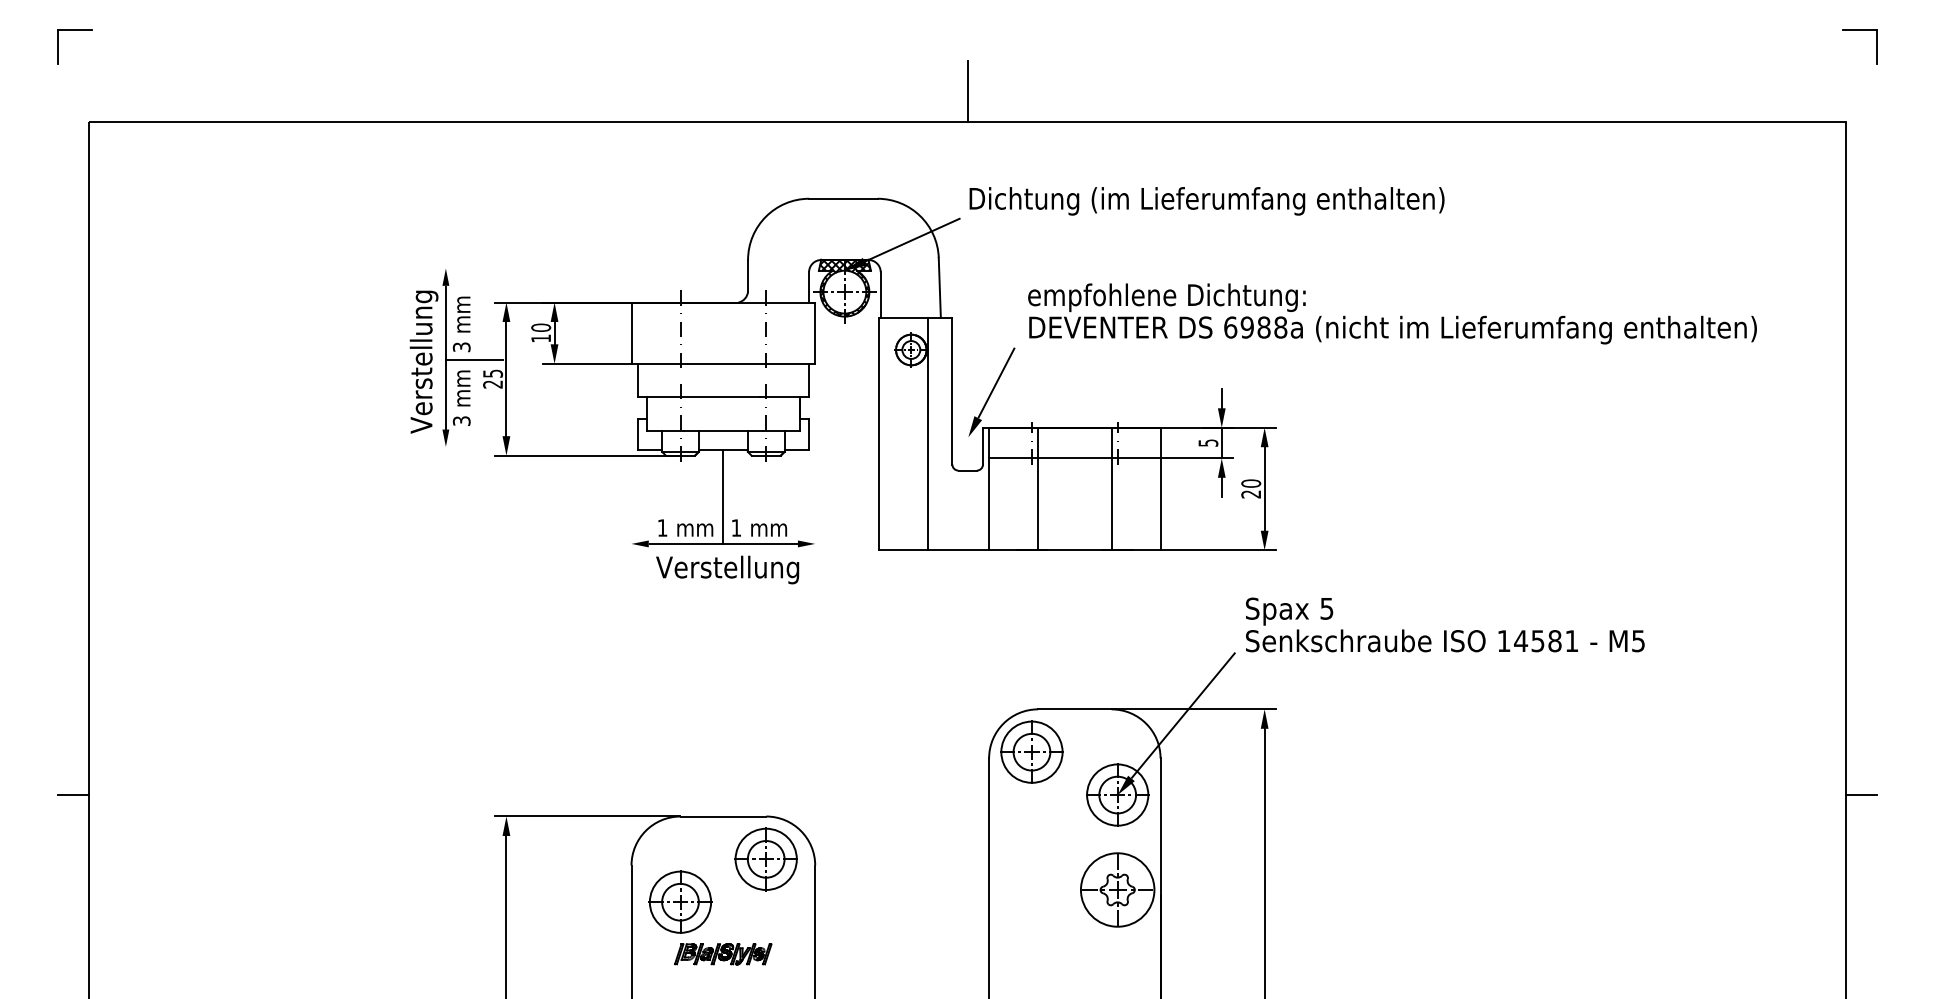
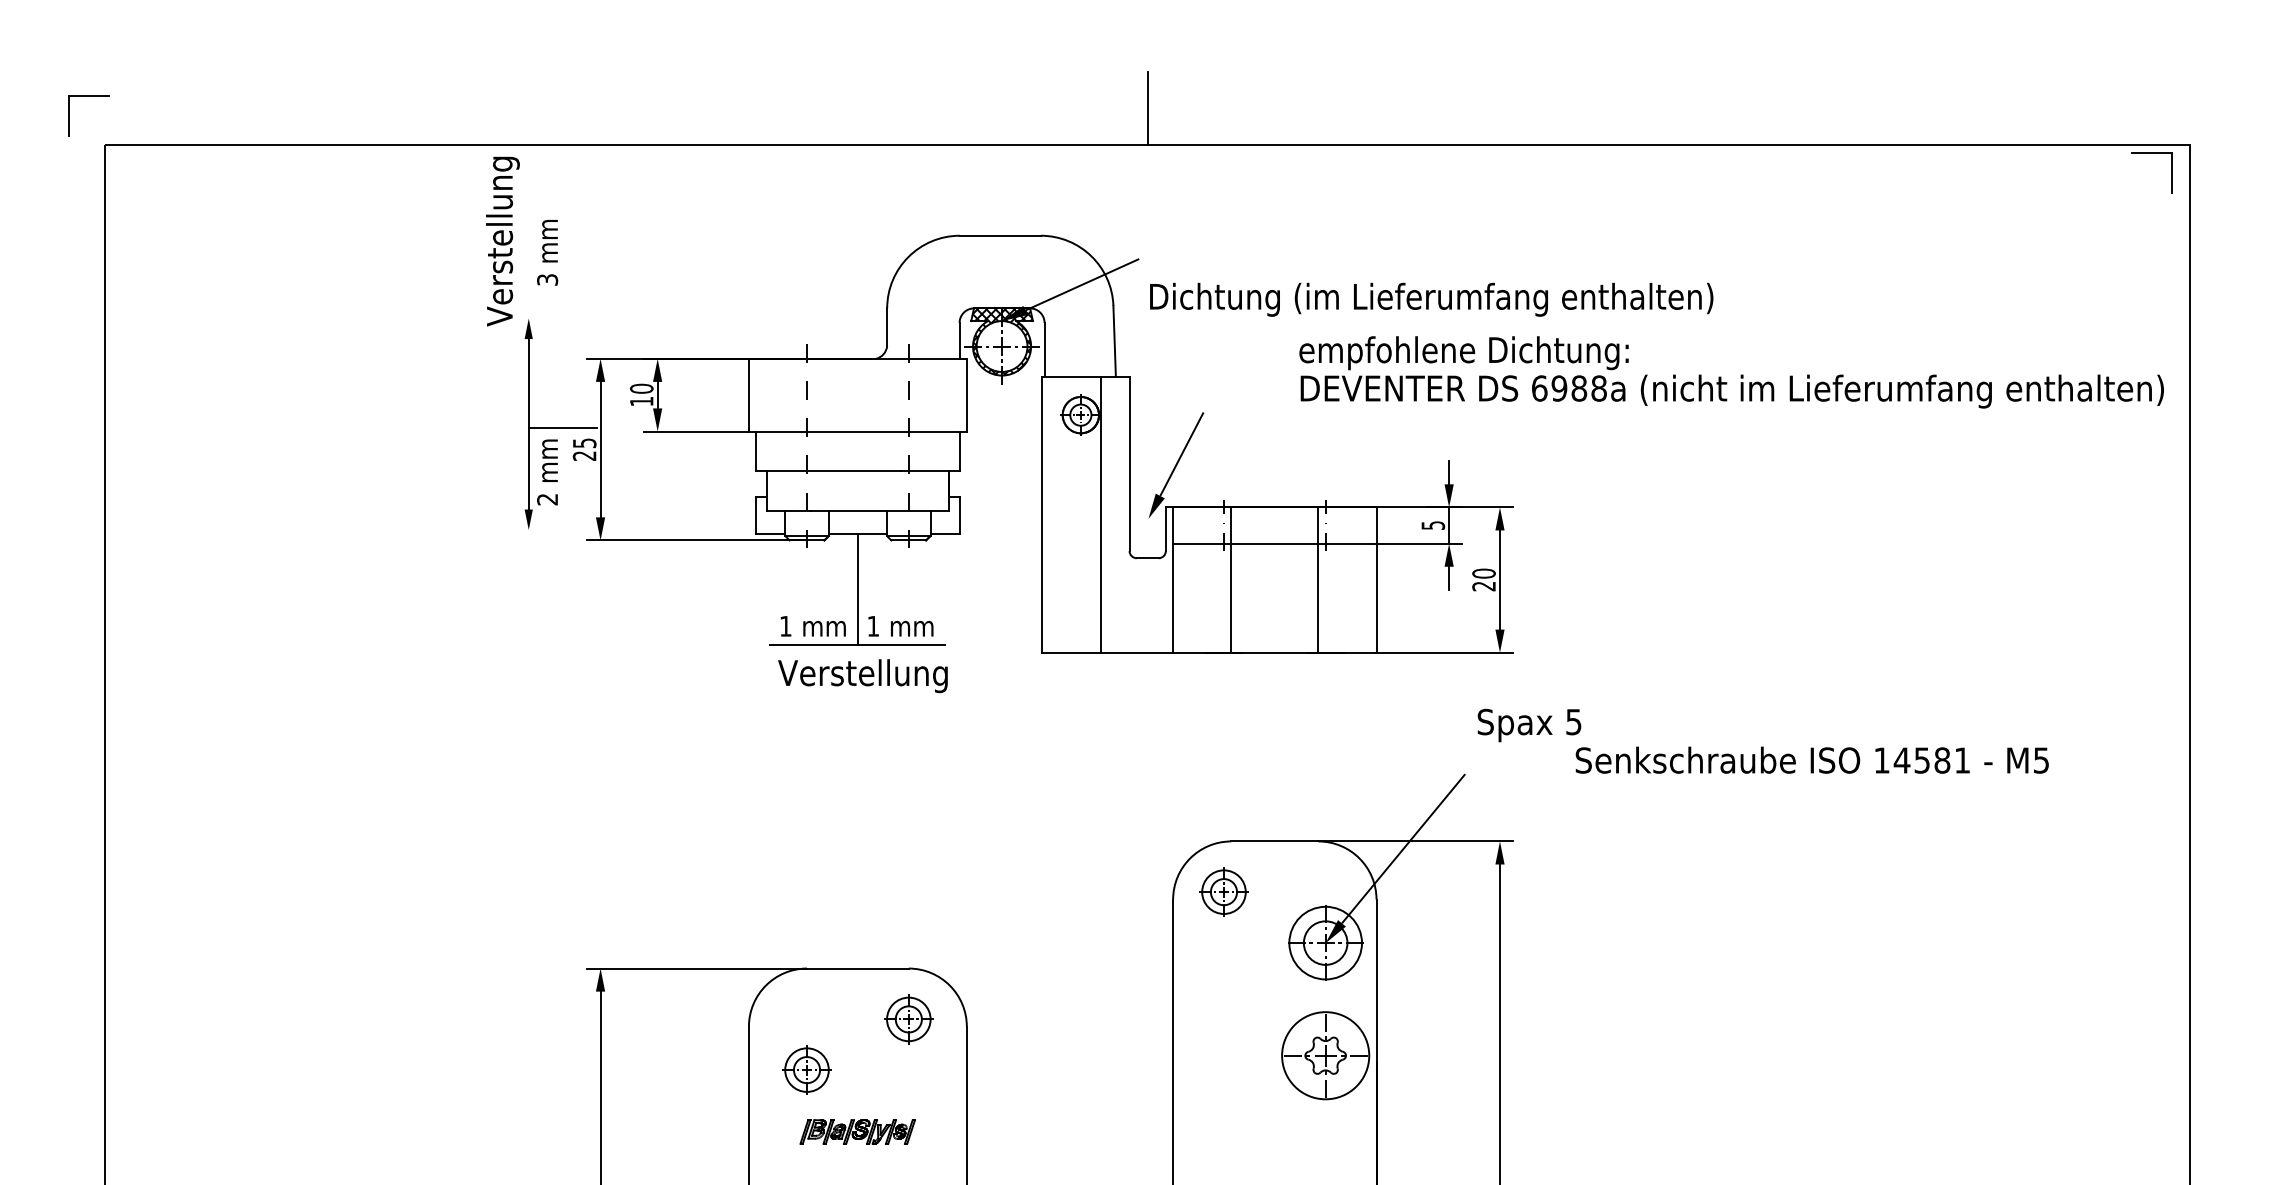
part: (74, 30) -> (88, 96), moved
part: (1859, 30) -> (2151, 153), moved
text: (1206, 201) -> (1431, 299), moved
text: (1392, 314) -> (1731, 372), moved
text: (461, 324) -> (547, 252), moved
text: (423, 362) -> (502, 241), moved
text: (461, 421) -> (547, 499), 3 -> 2
fill: (639, 544) -> (758, 645), removed
fill: (806, 544) -> (956, 645), removed
text: (1444, 640) -> (1811, 759), moved
part: (1031, 751) -> (1223, 891), size x0.6
line: (73, 795) -> (86, 943), removed
line: (1861, 795) -> (2207, 943), removed
part: (766, 859) -> (908, 1019), size x0.6
part: (680, 901) -> (806, 1069), size x0.6

